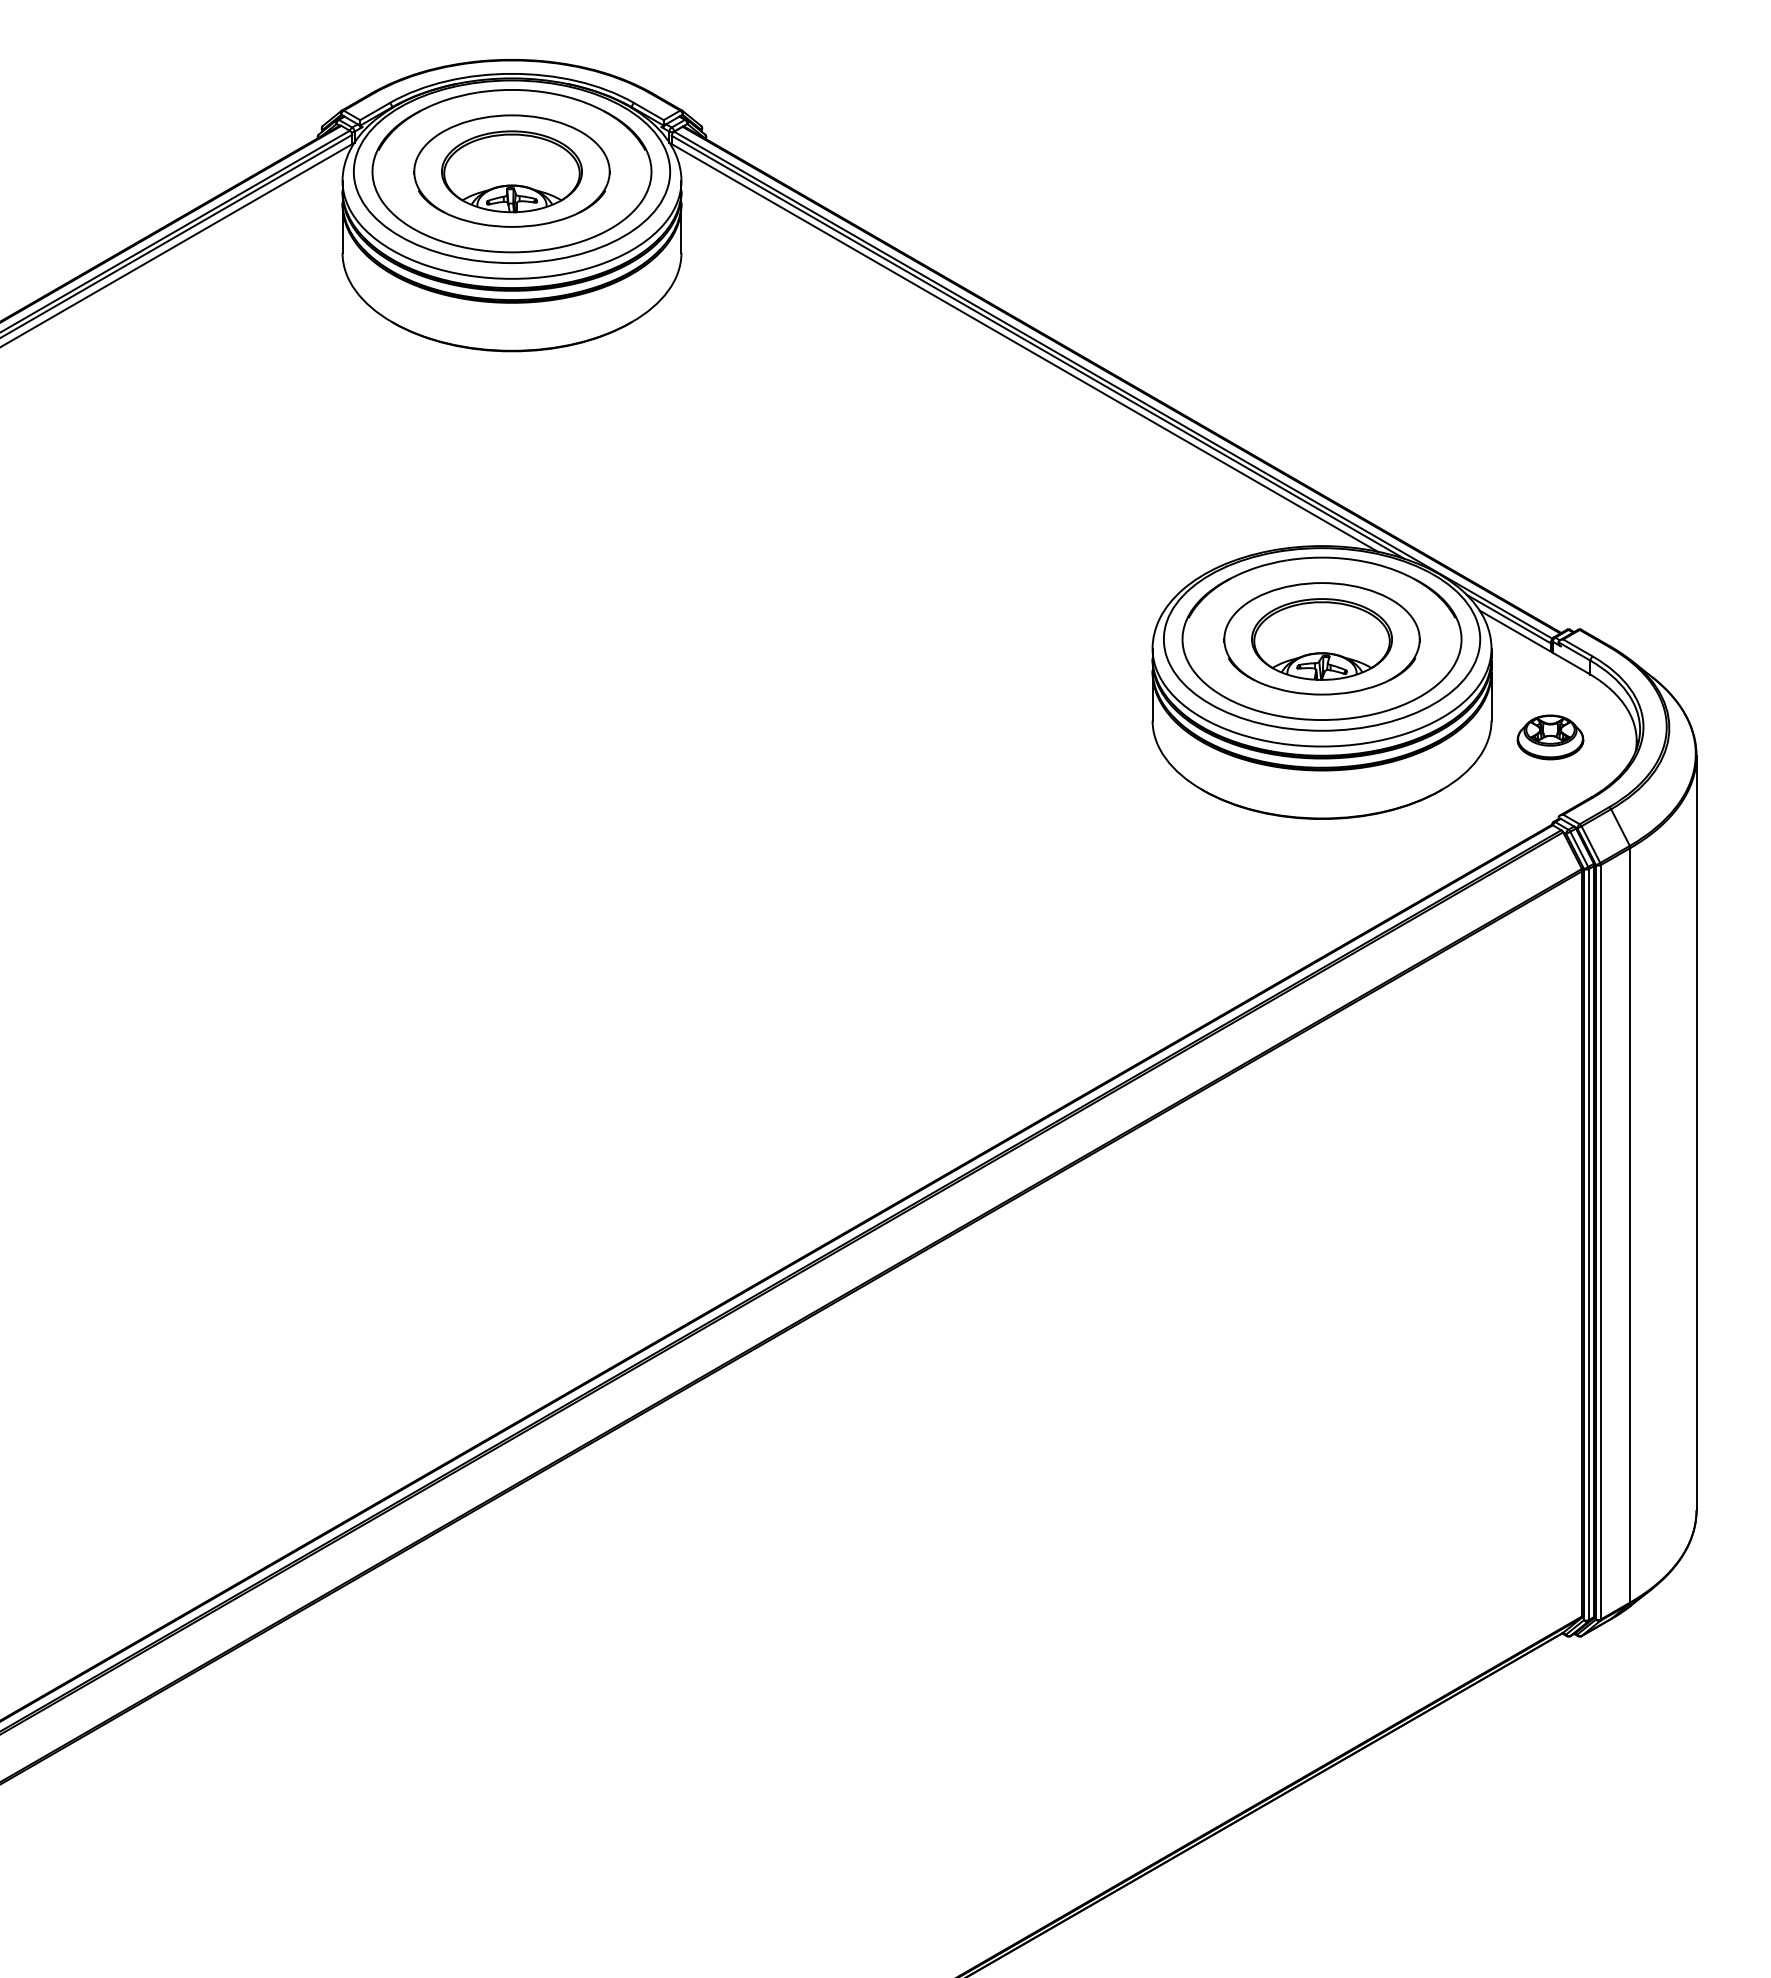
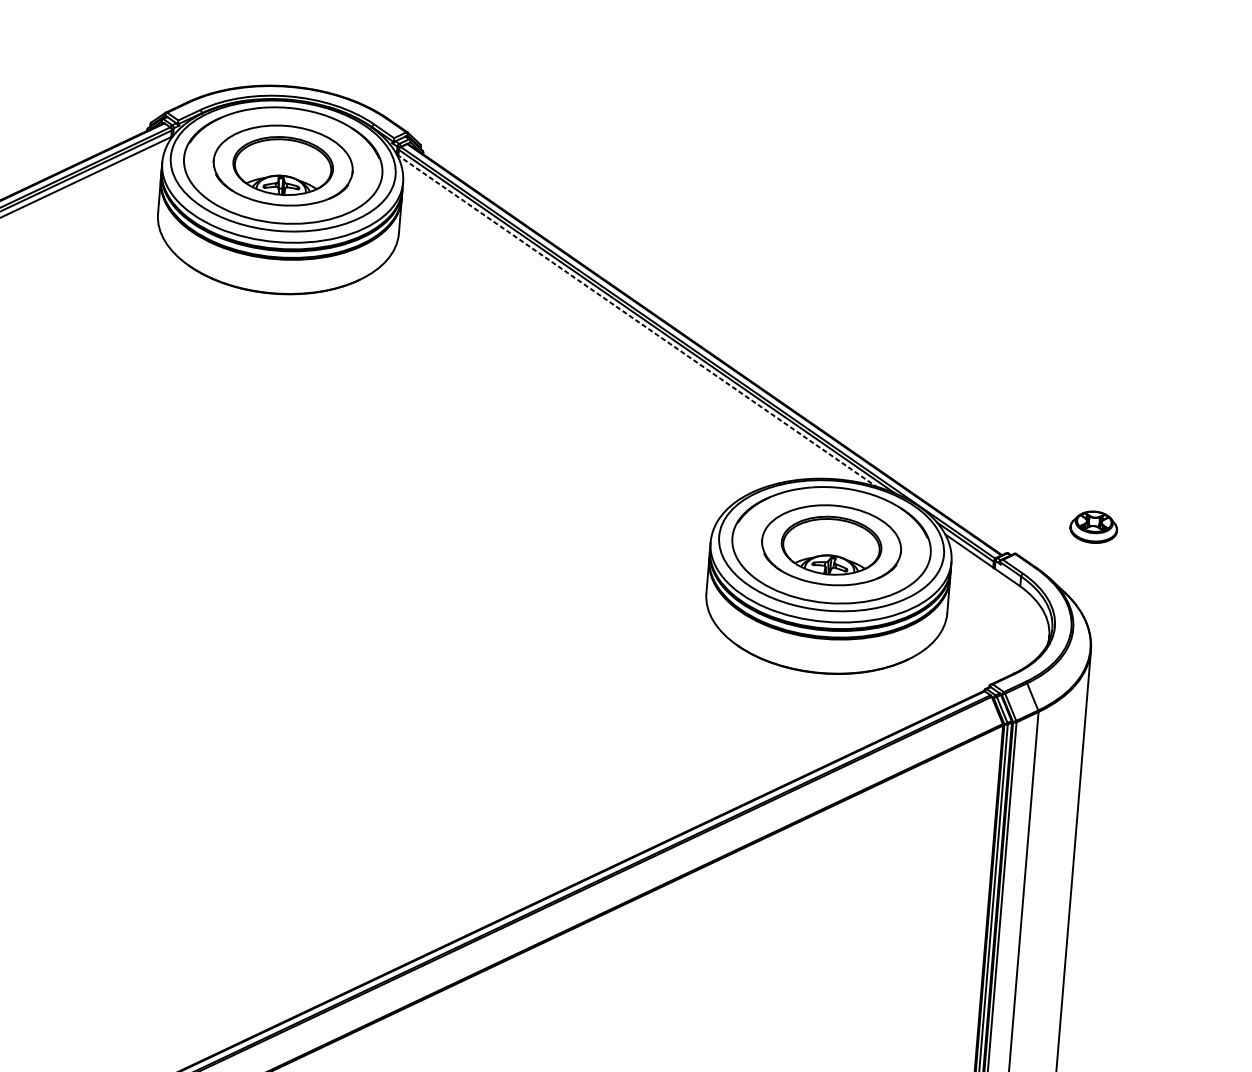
line: (1023, 347) -> (636, 320), solid -> dashed
part: (1550, 737) -> (1093, 527), moved

